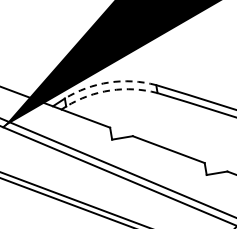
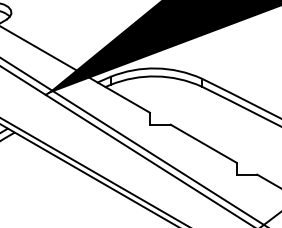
arc: (109, 82) -> (156, 68), dashed -> solid
arc: (110, 90) -> (156, 76), dashed -> solid

